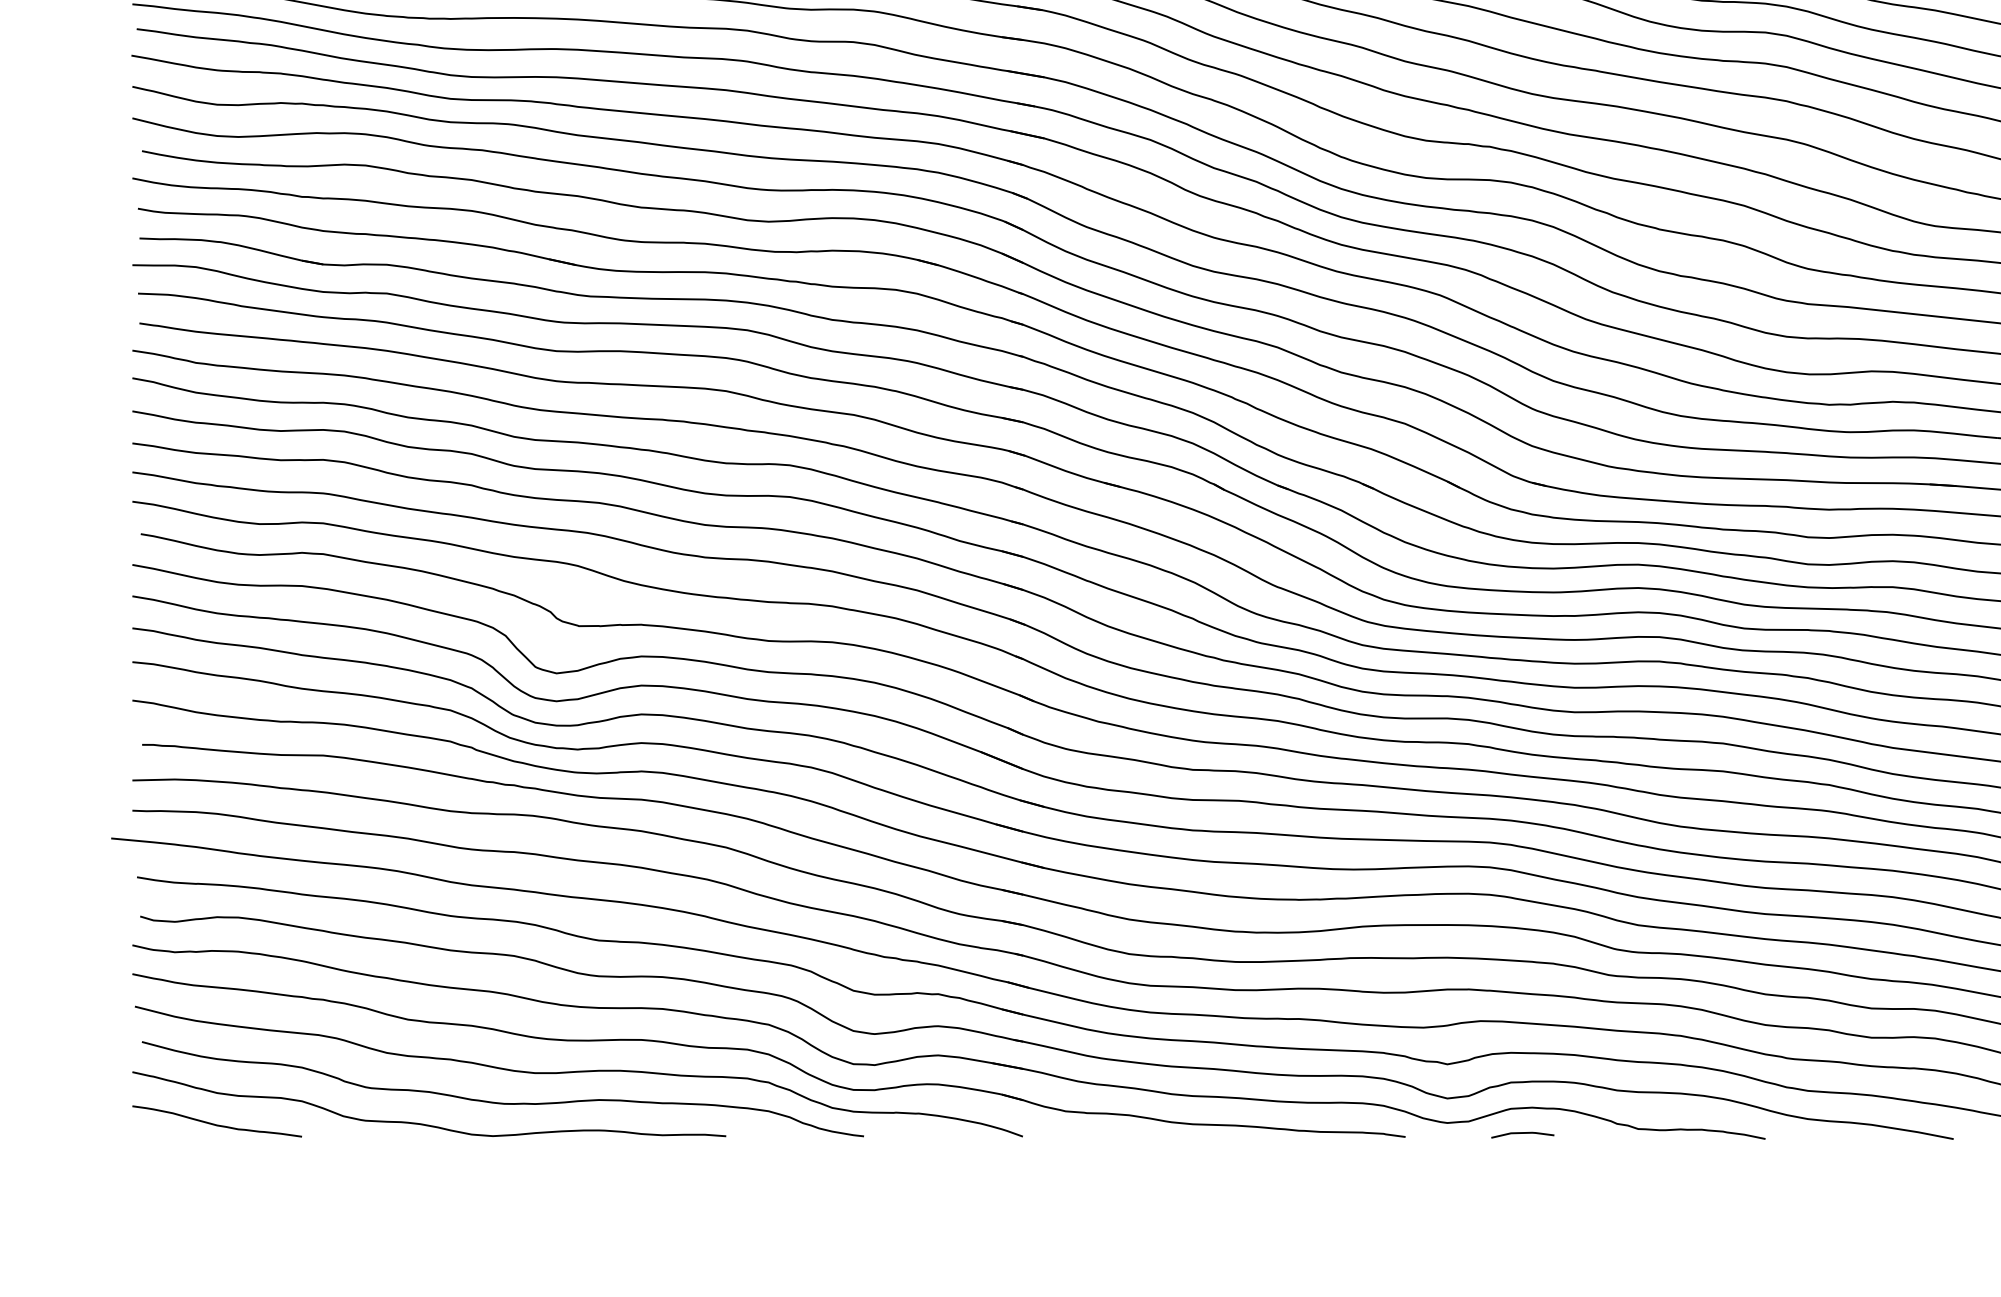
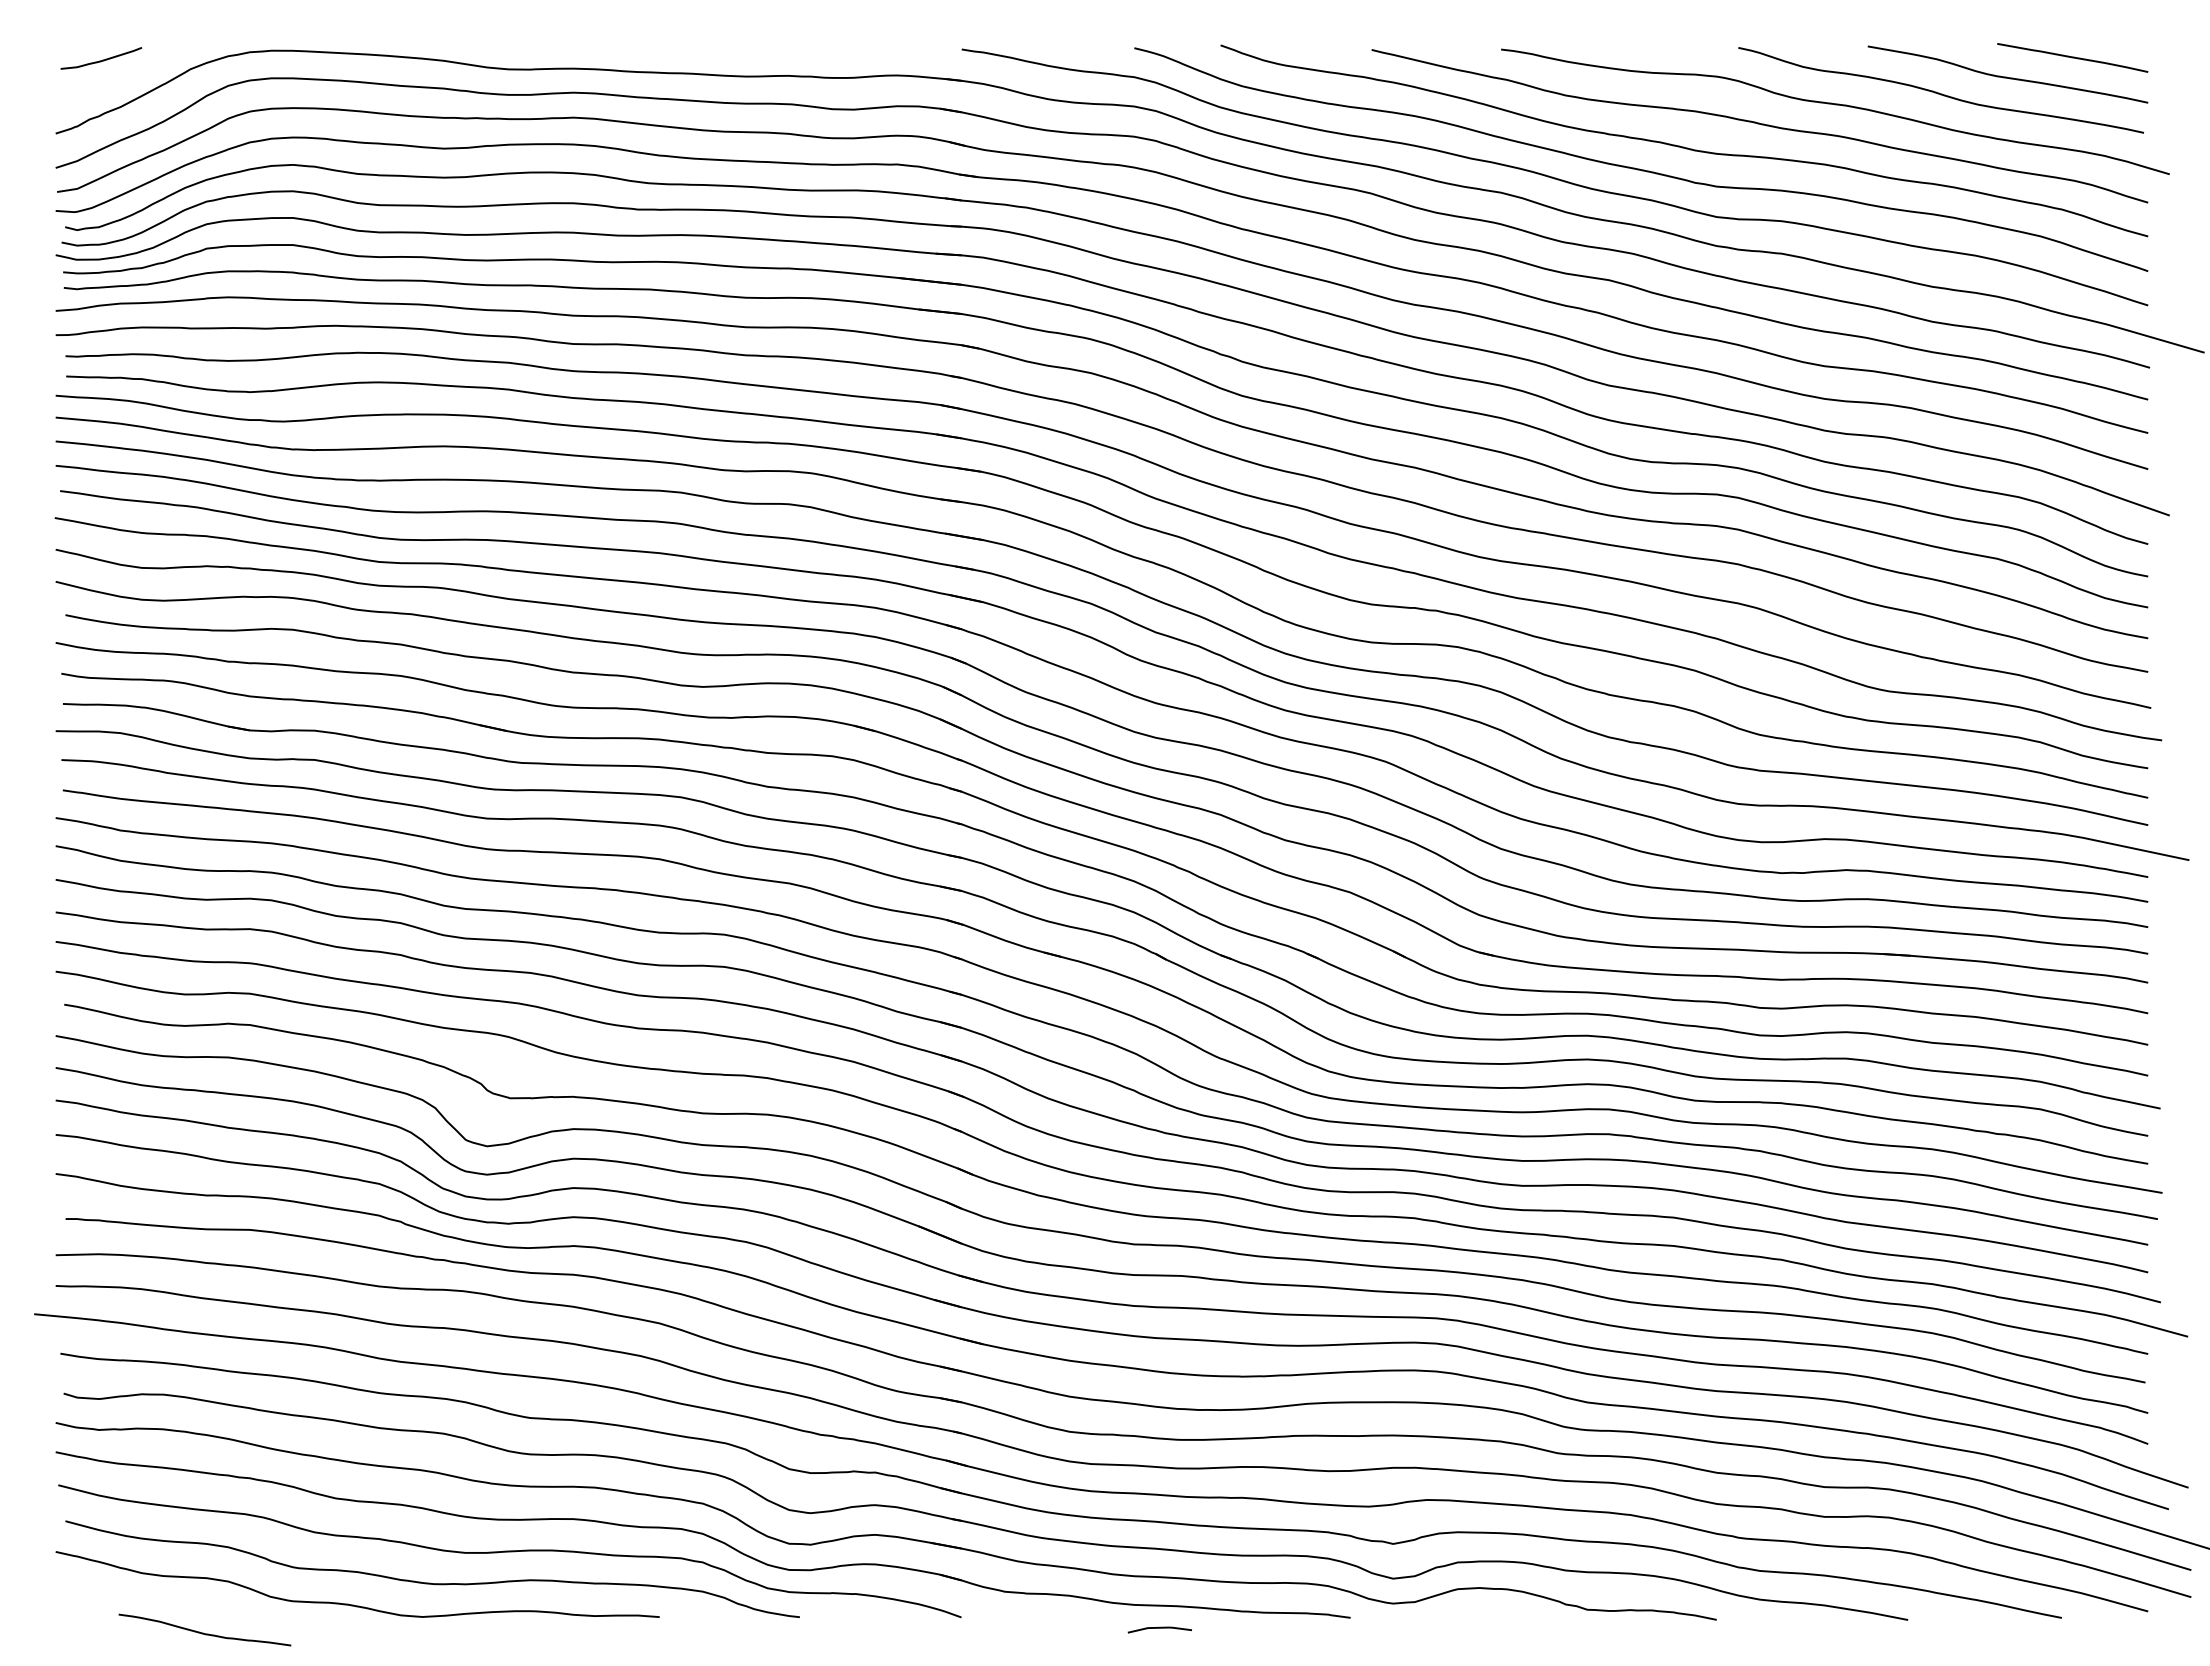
curve: (215, 1123) -> (203, 1632), moved
line: (1522, 1133) -> (1159, 1628), moved

